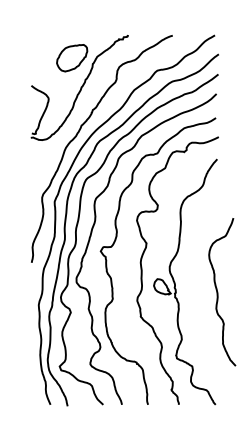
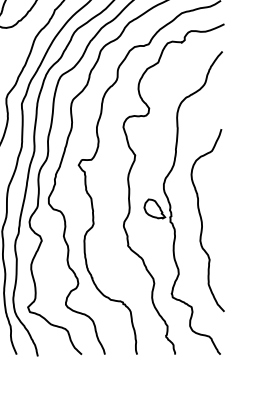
curve: (218, 292) -> (203, 220), moved

